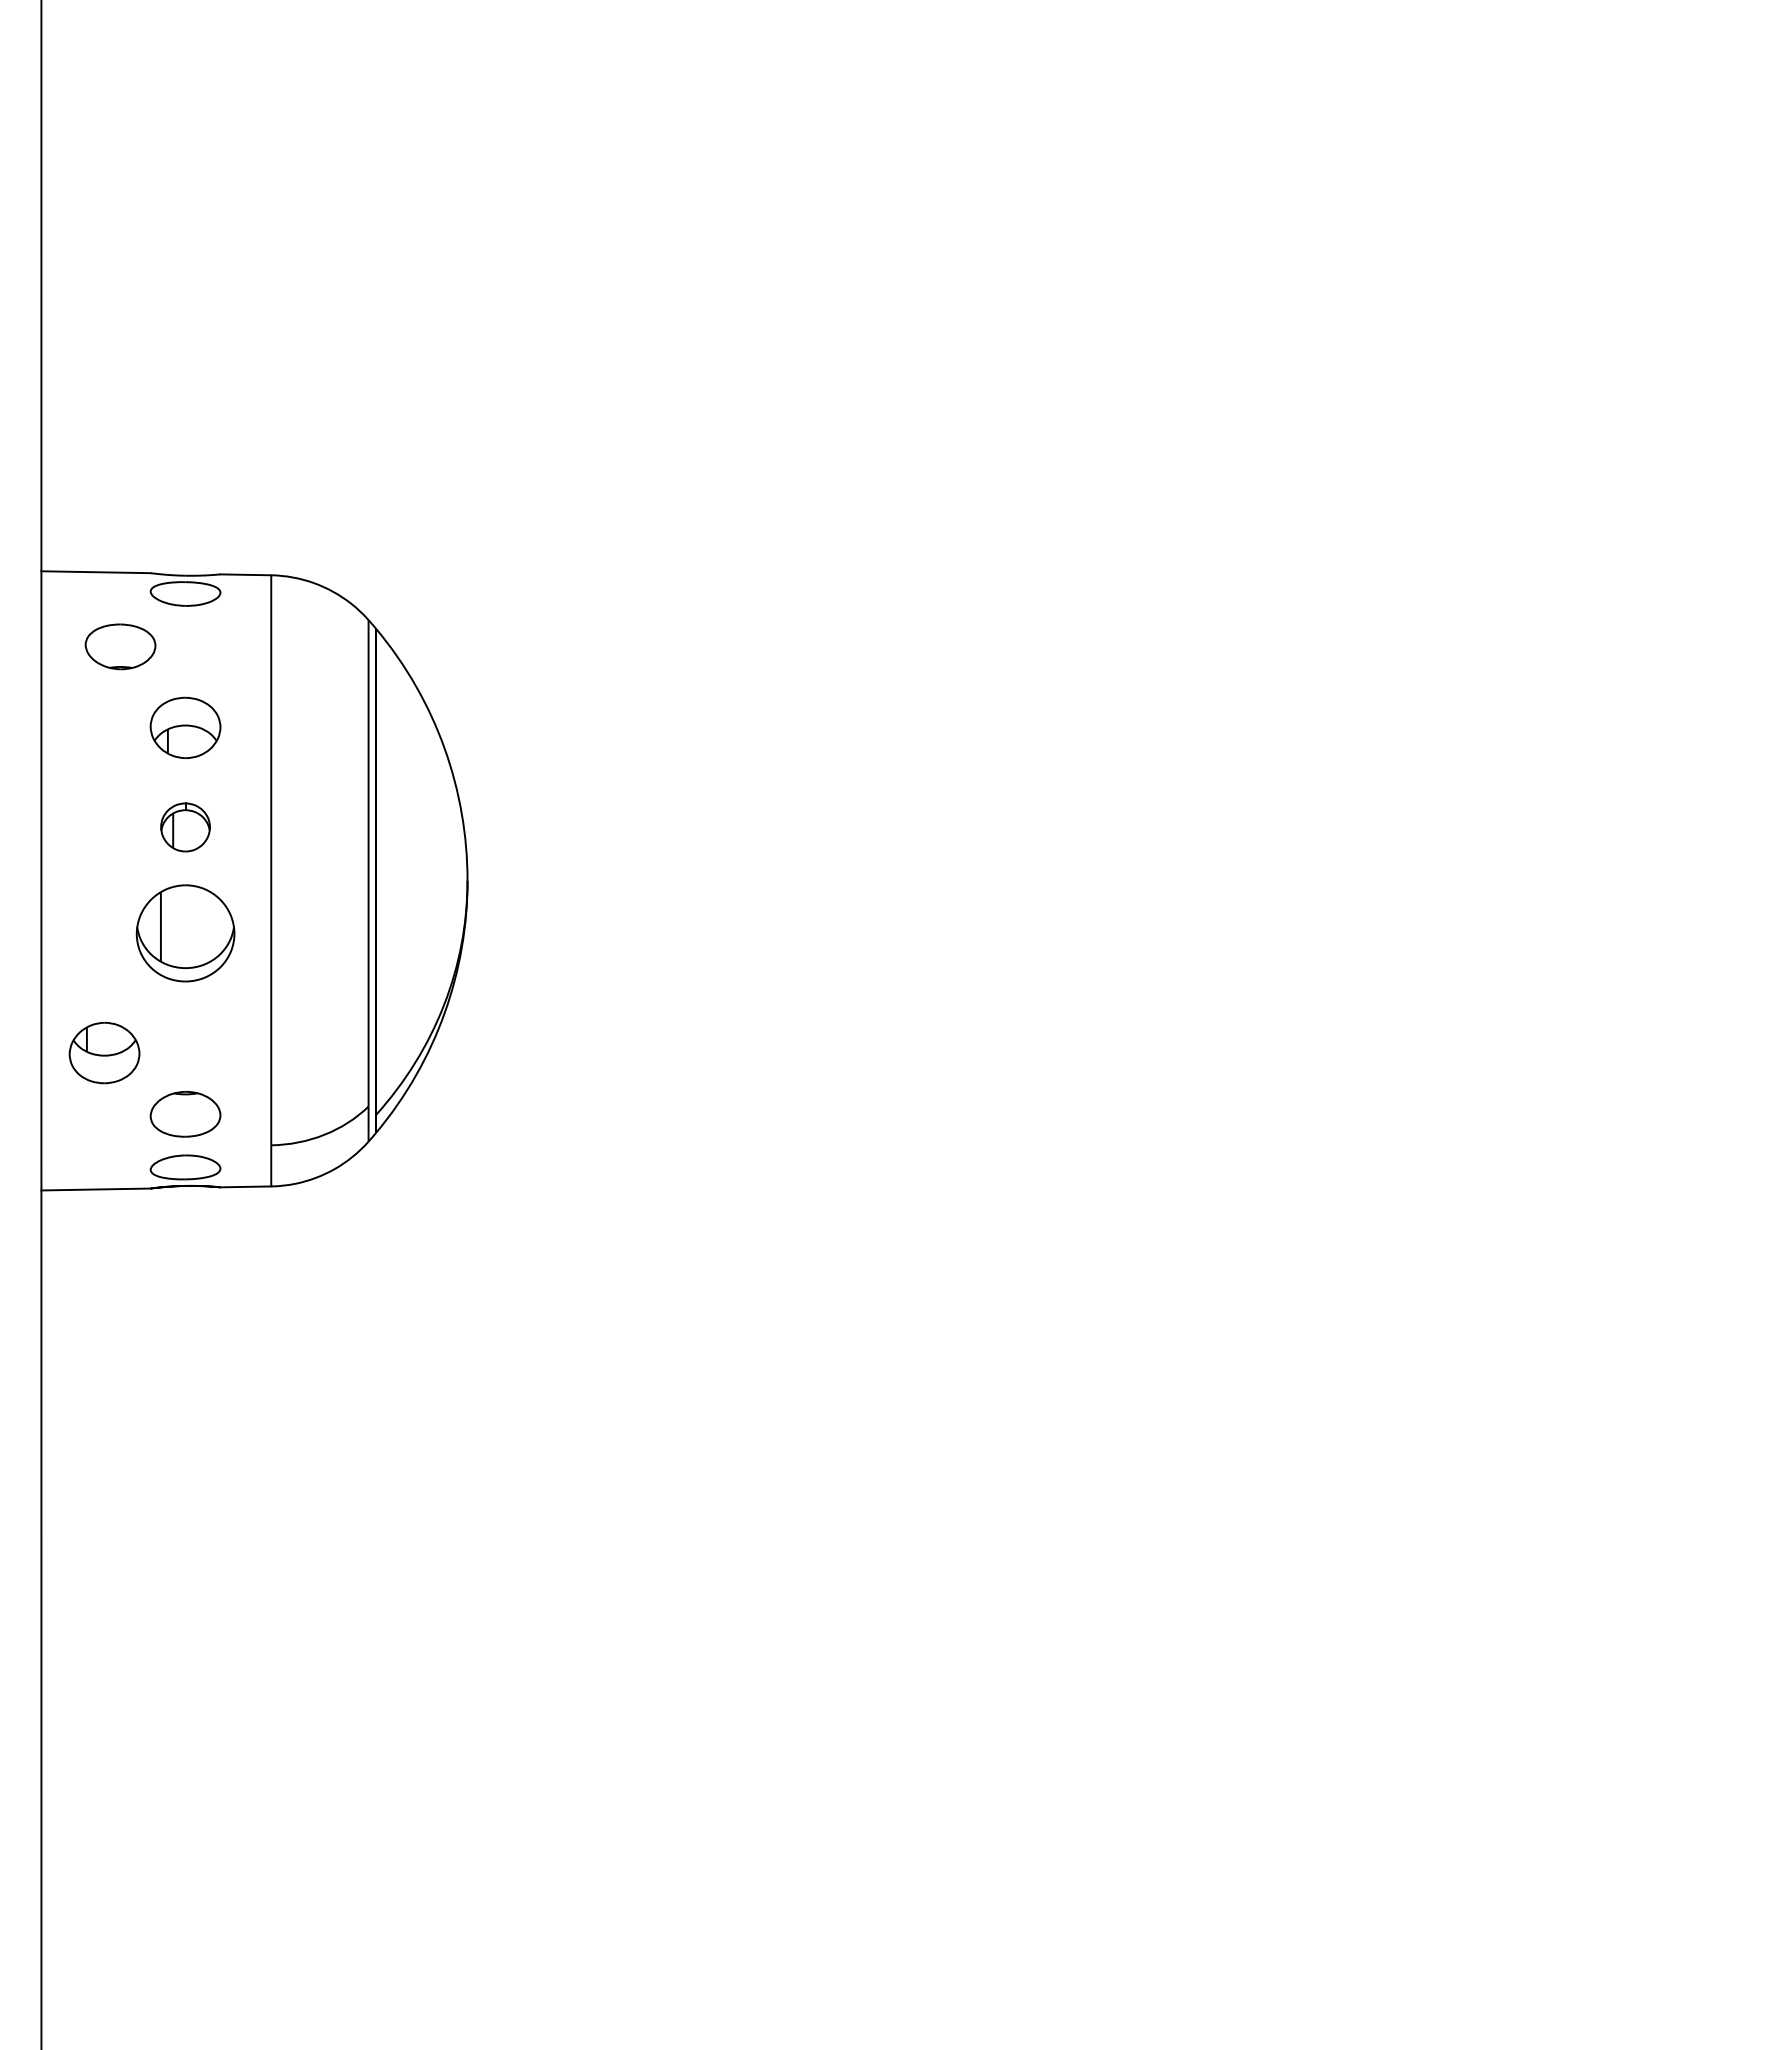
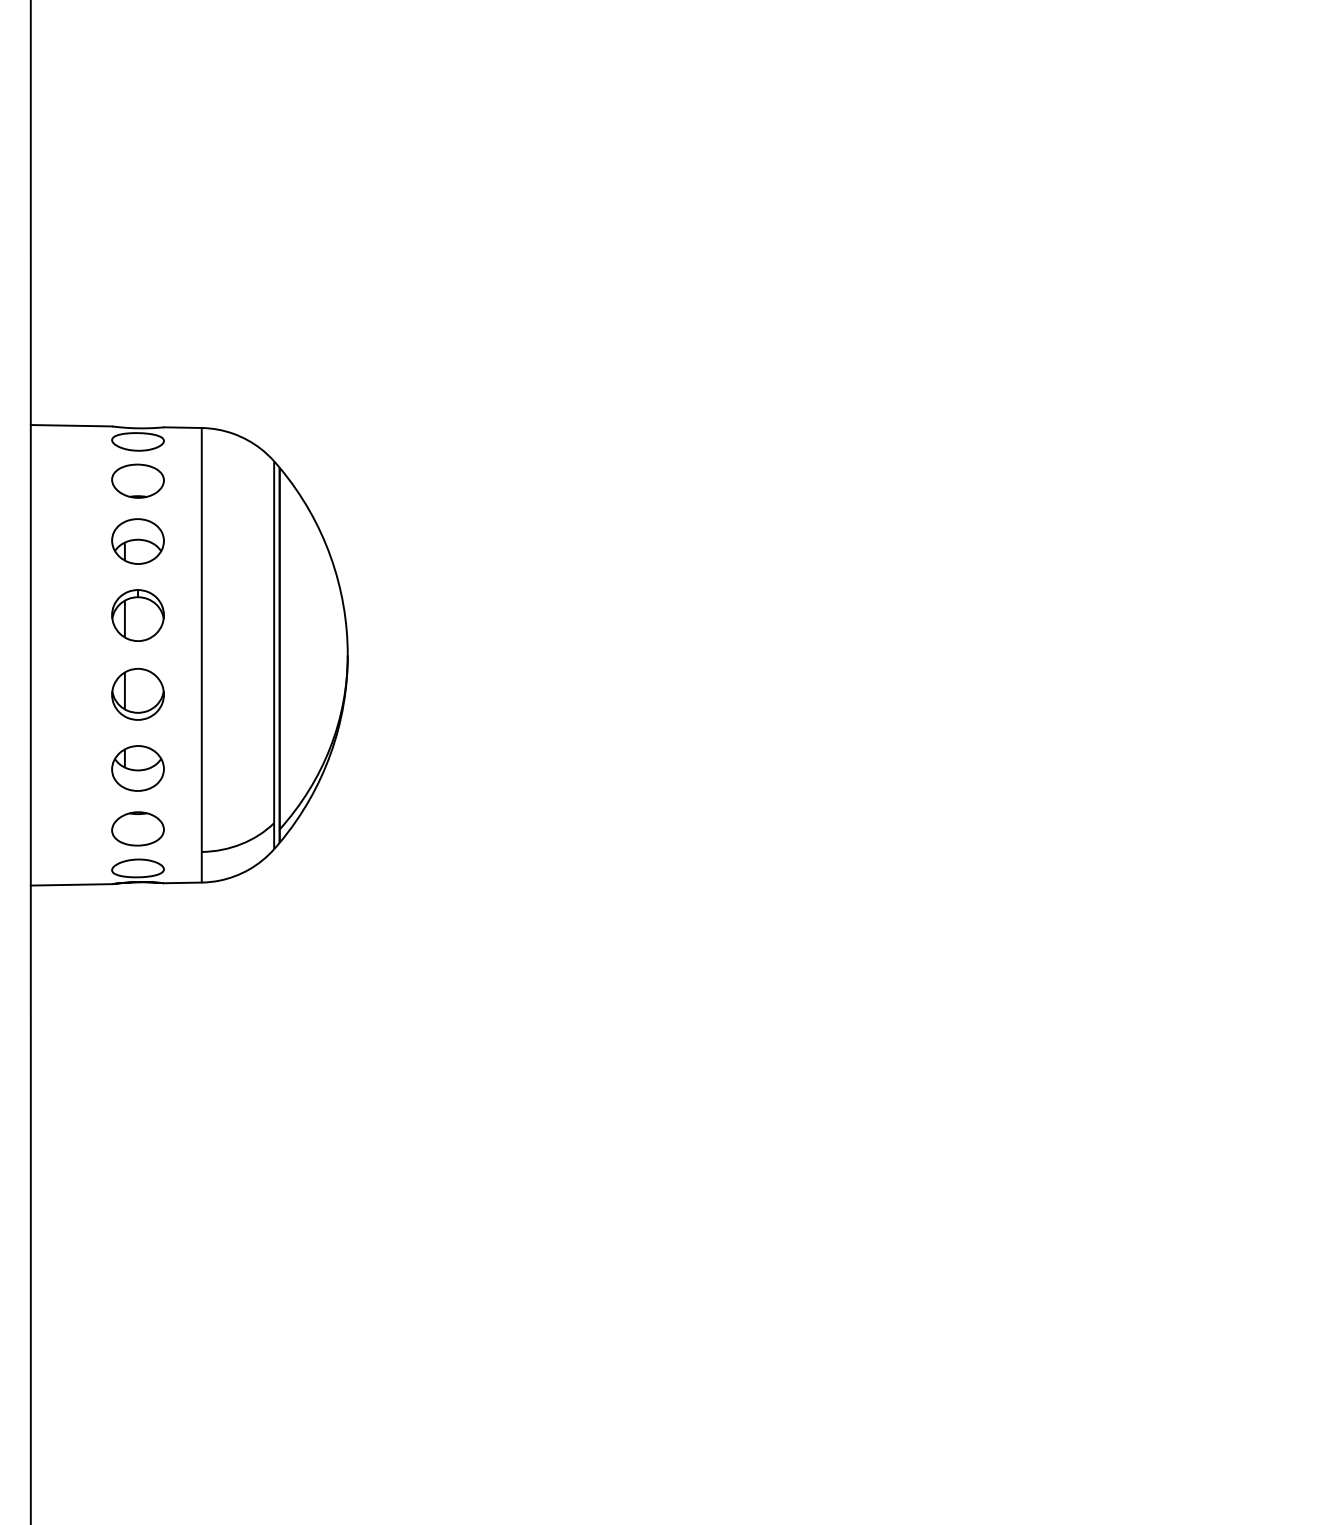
part: (120, 646) -> (137, 480), moved
part: (185, 827) -> (137, 615), size x1.43
part: (185, 933) -> (137, 694), size x0.71
part: (104, 1052) -> (137, 768), moved

